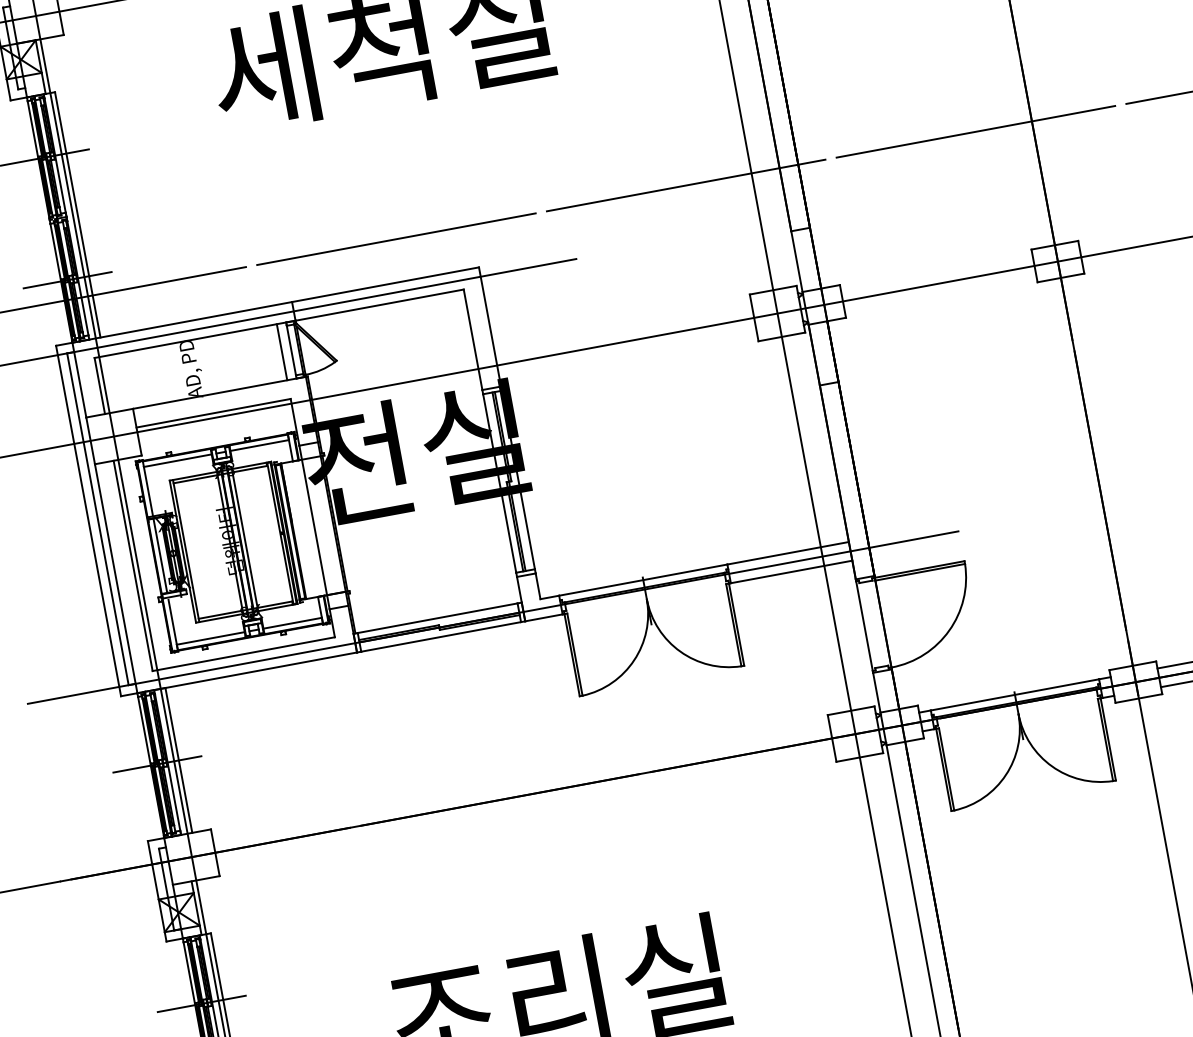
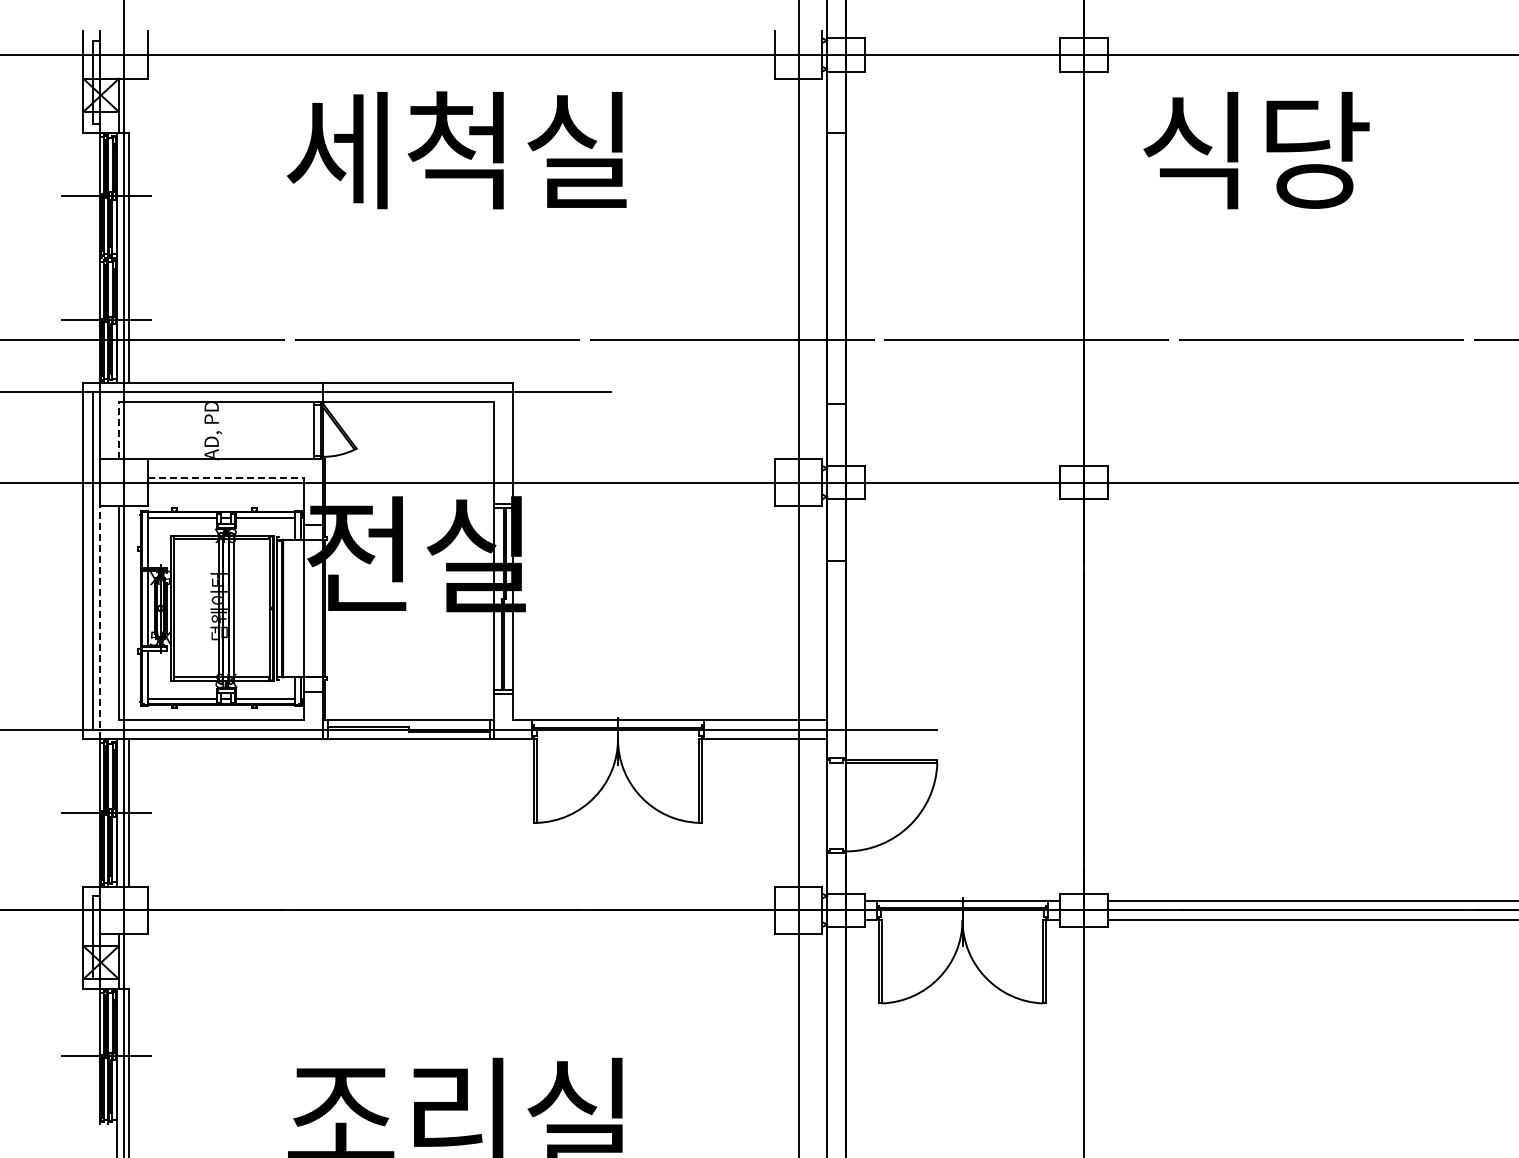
line: (282, 351) -> (304, 429), removed
line: (100, 386) -> (119, 430), solid -> dashed
line: (214, 412) -> (226, 477), solid -> dashed
line: (116, 578) -> (100, 622), solid -> dashed

